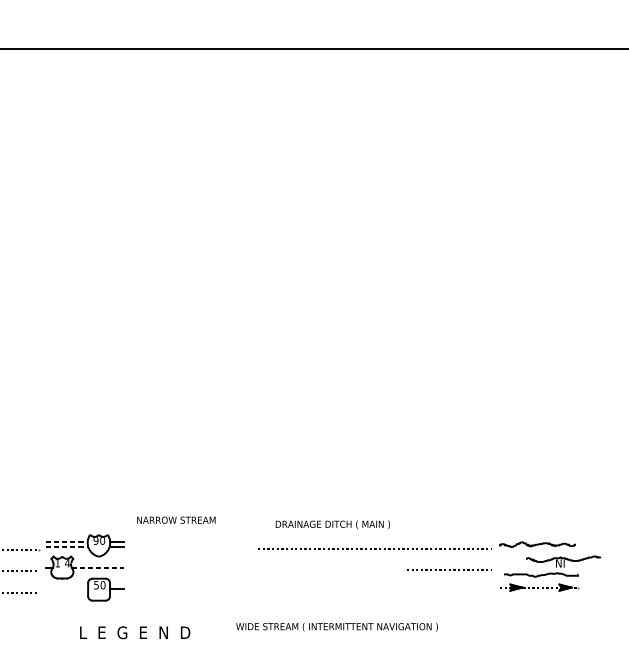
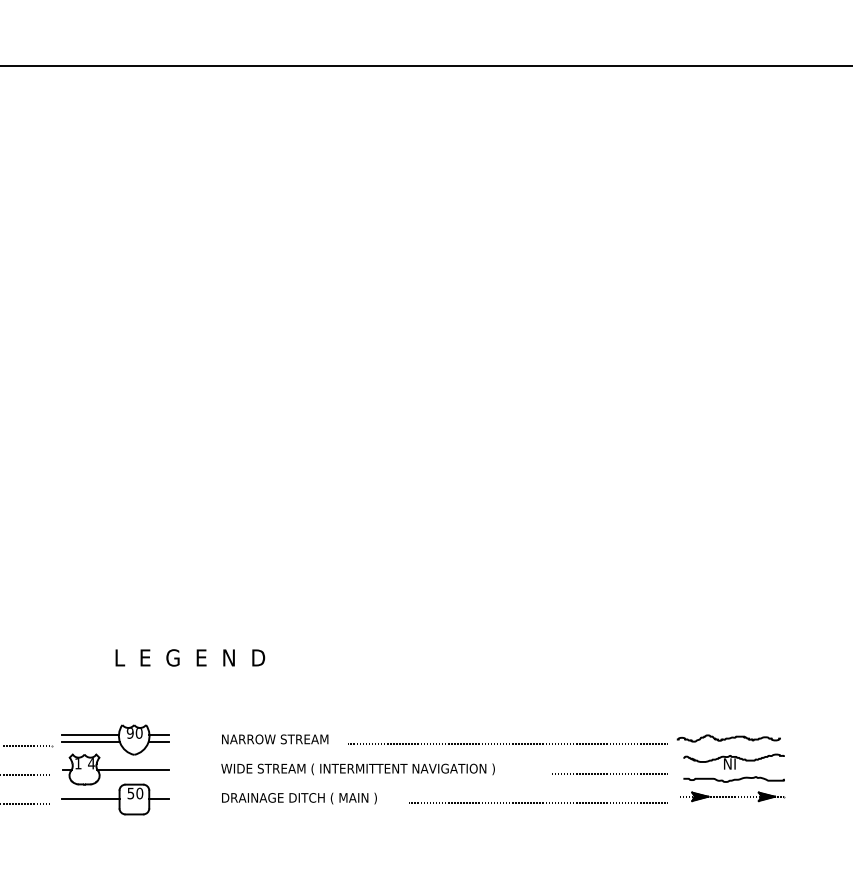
text: (176, 520) -> (275, 739), moved
text: (332, 524) -> (299, 798), moved
line: (67, 542) -> (91, 735), dashed -> solid
line: (67, 546) -> (91, 741), dashed -> solid
part: (563, 561) -> (733, 761), moved
line: (98, 567) -> (133, 769), dashed -> solid
line: (66, 588) -> (90, 798), added
line: (396, 591) -> (537, 802), added
text: (336, 627) -> (357, 769), moved
text: (135, 632) -> (190, 657), moved

